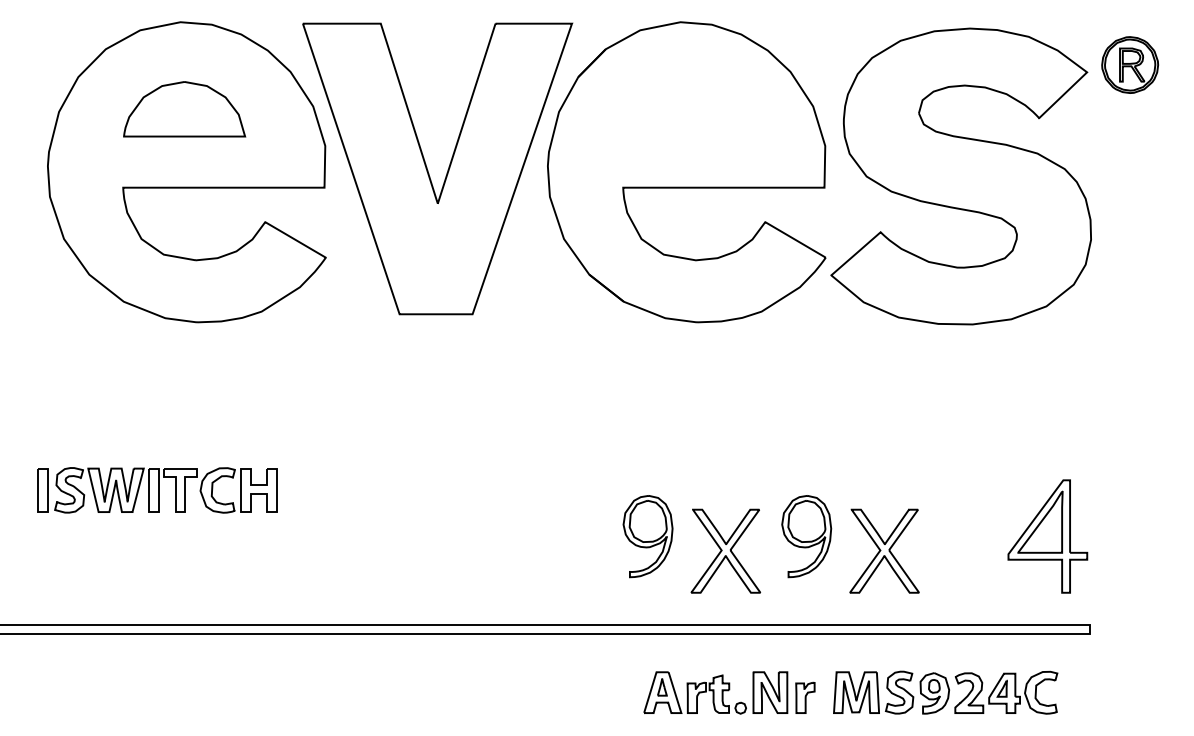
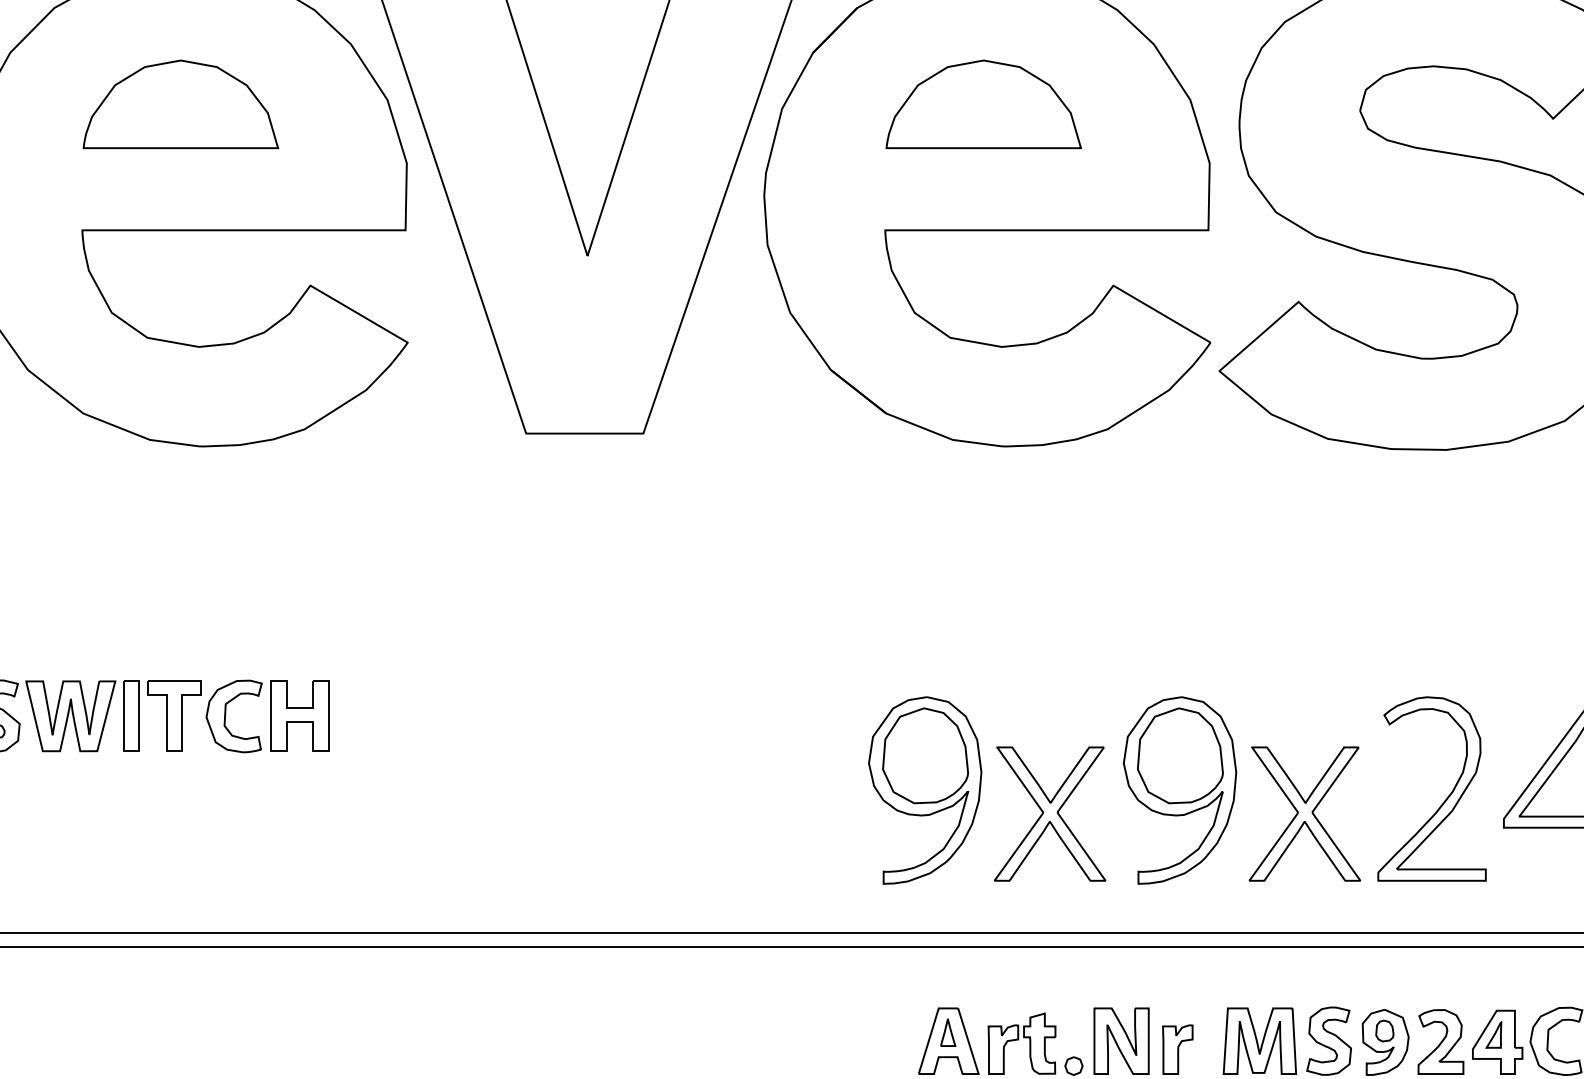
part: (684, 109) -> (983, 104), added
part: (647, 536) -> (924, 790), size x1.43
part: (806, 536) -> (1179, 790), size x1.43
part: (972, 540) -> (1446, 796), added

